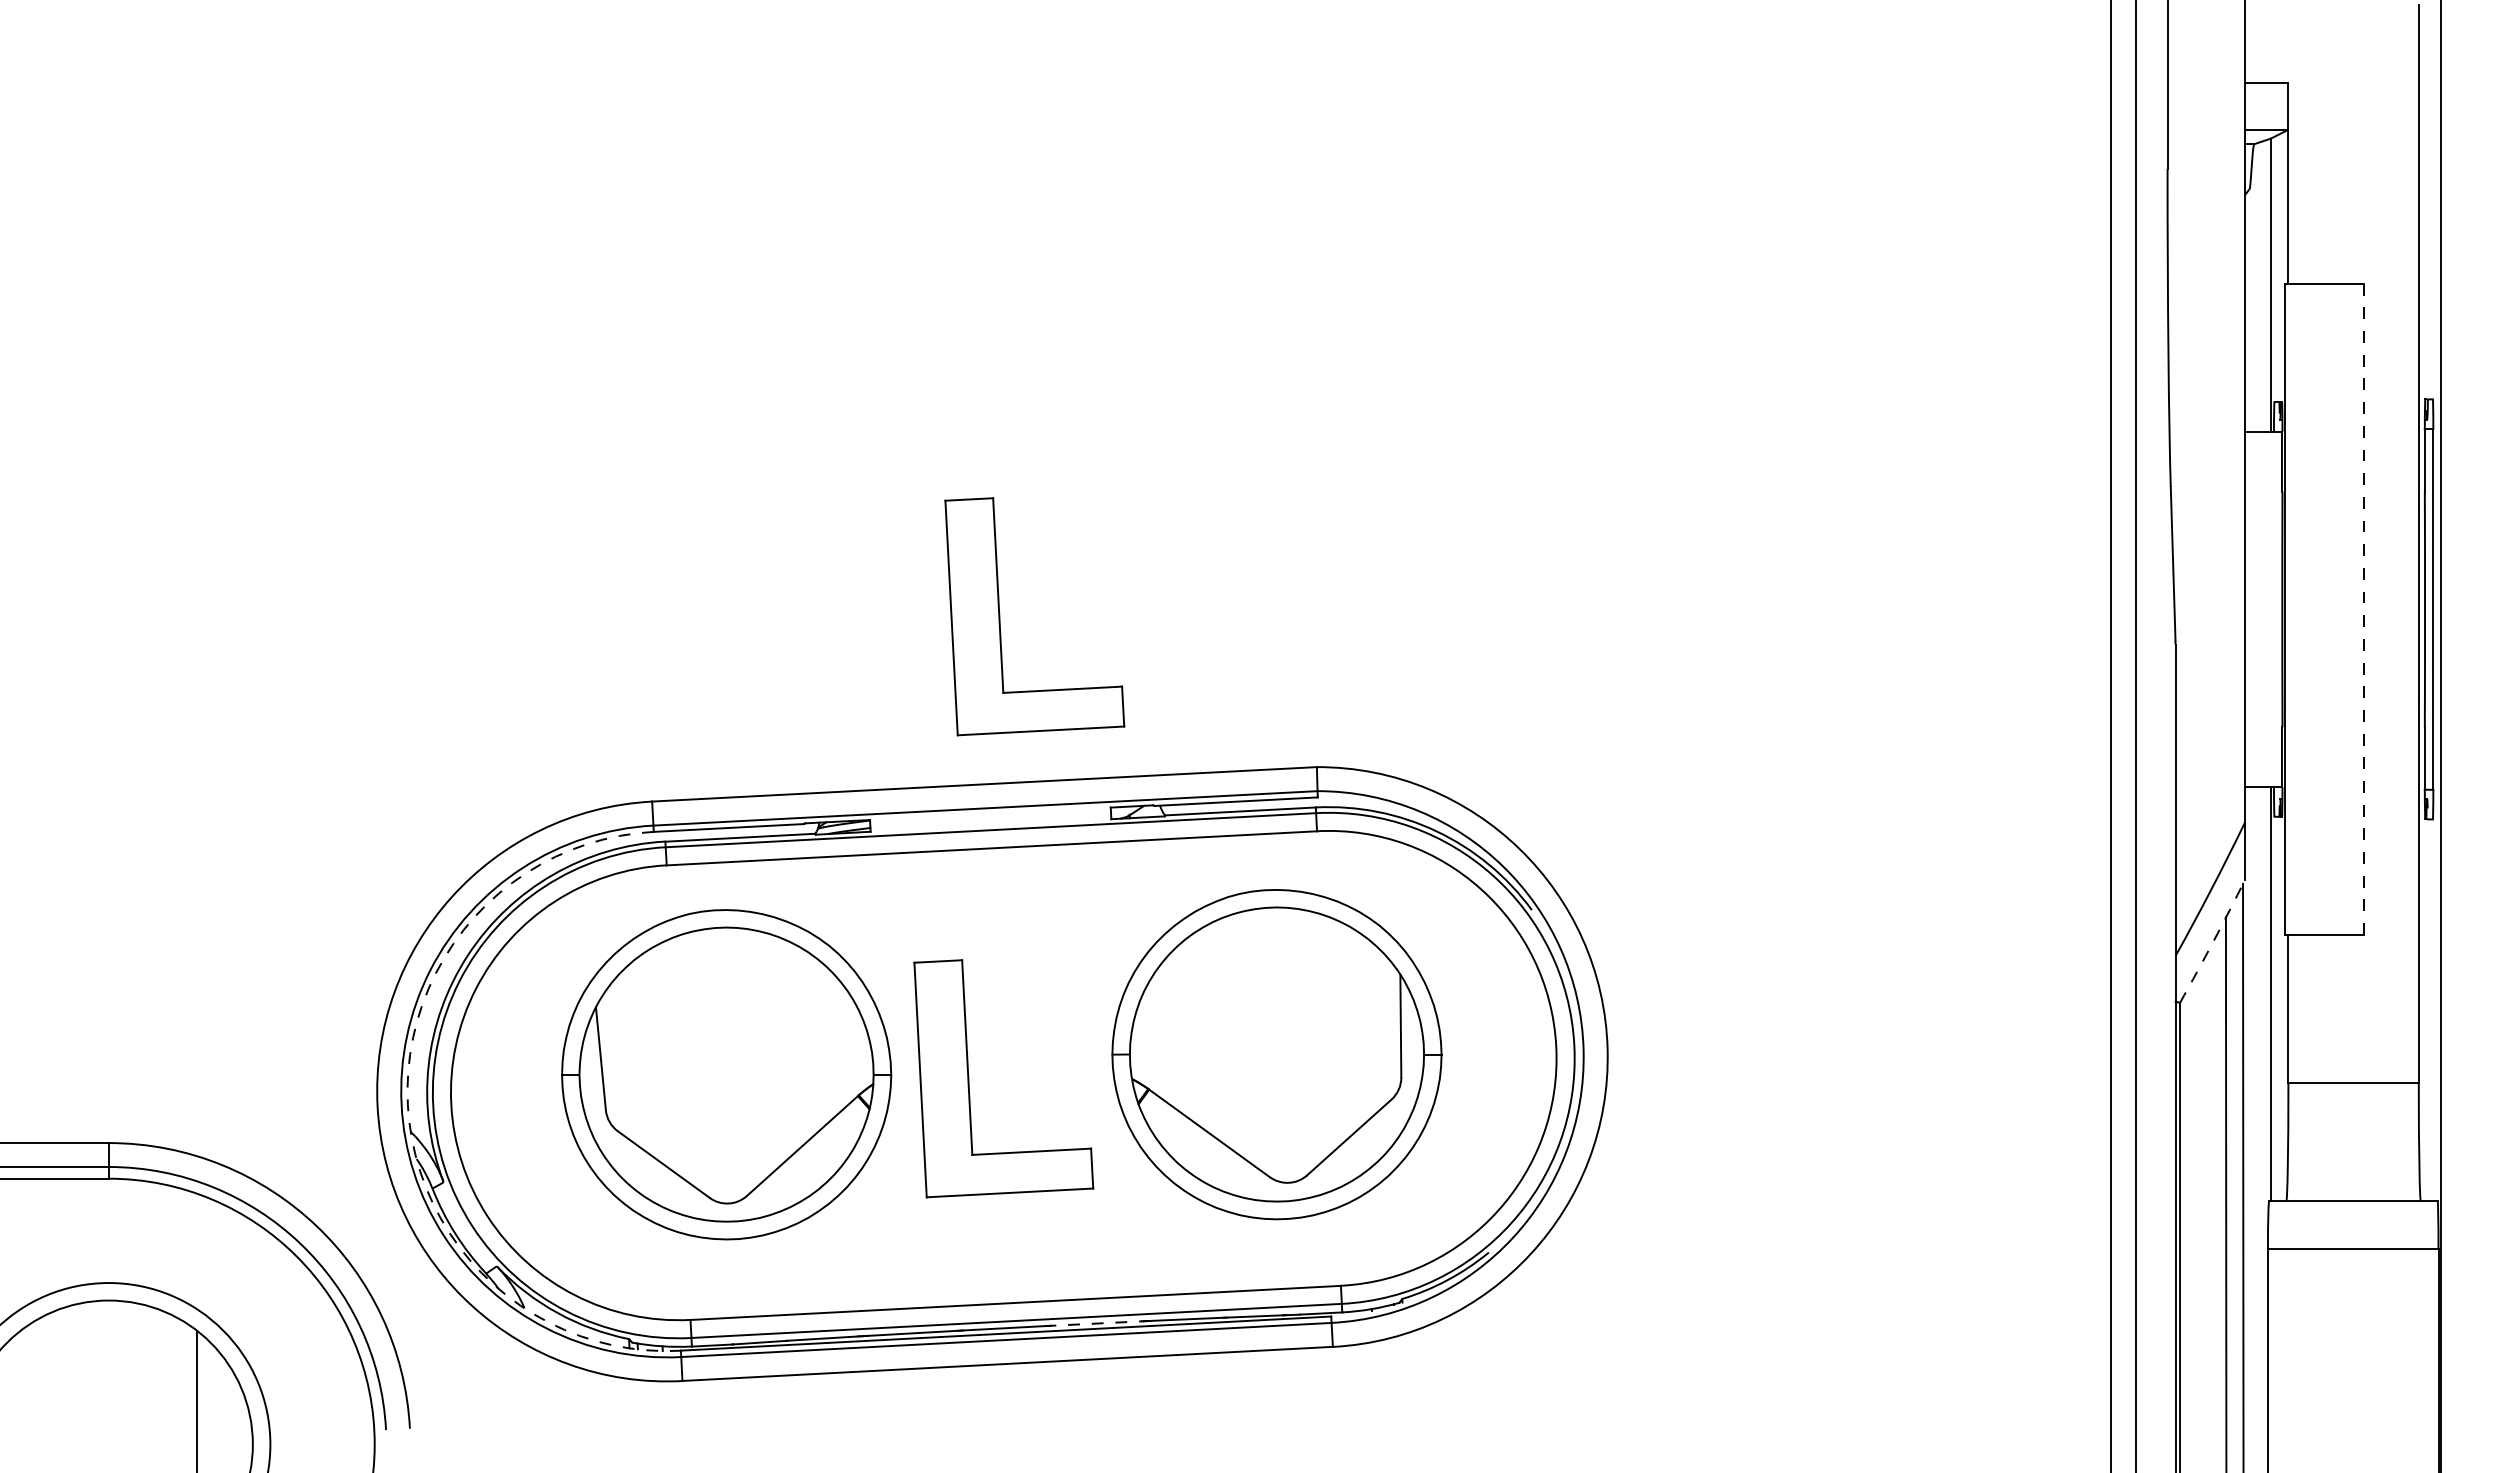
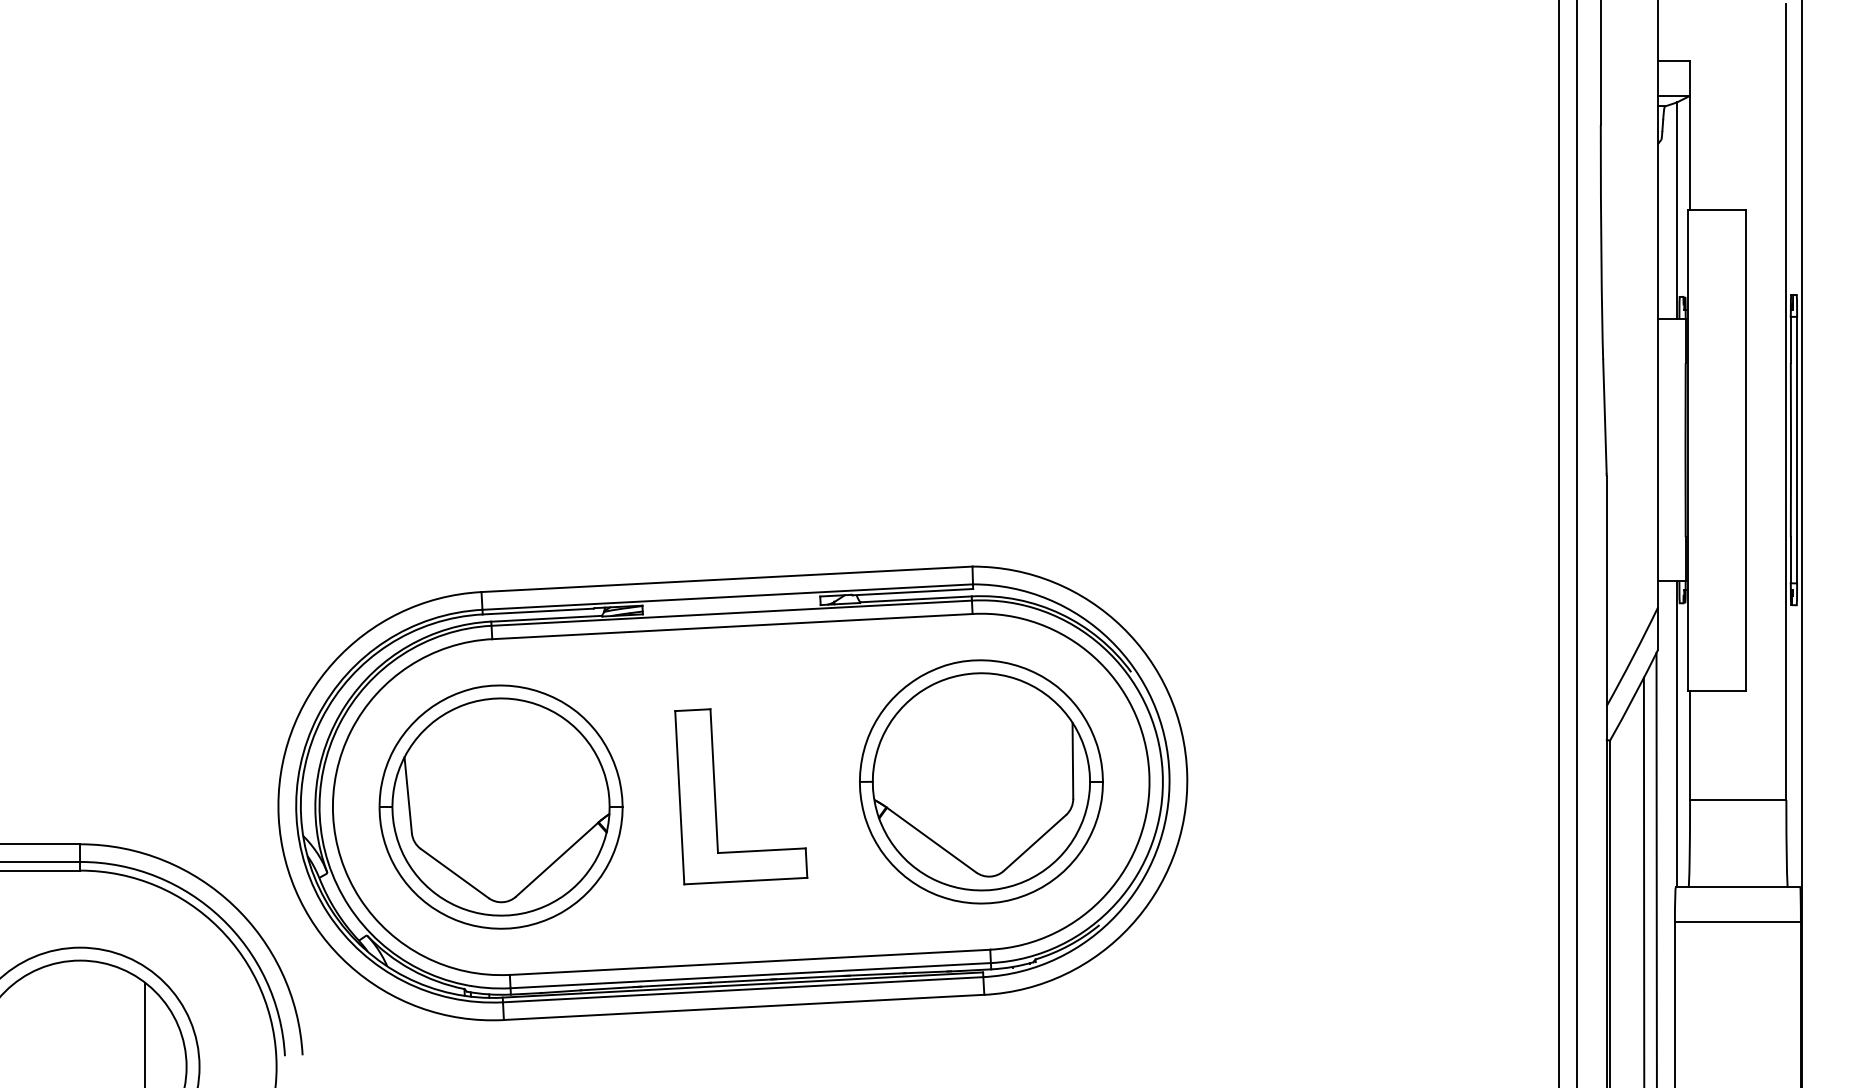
line: (2363, 609) -> (1745, 450), dashed -> solid
part: (1000, 616) -> (738, 455), removed
arc: (2213, 941) -> (1634, 695), dashed -> solid
part: (1276, 1054) -> (981, 781), moved
part: (726, 1074) -> (500, 806), moved
arc: (407, 1104) -> (300, 815), dashed -> solid
line: (1098, 1323) -> (811, 977), dashed -> solid

